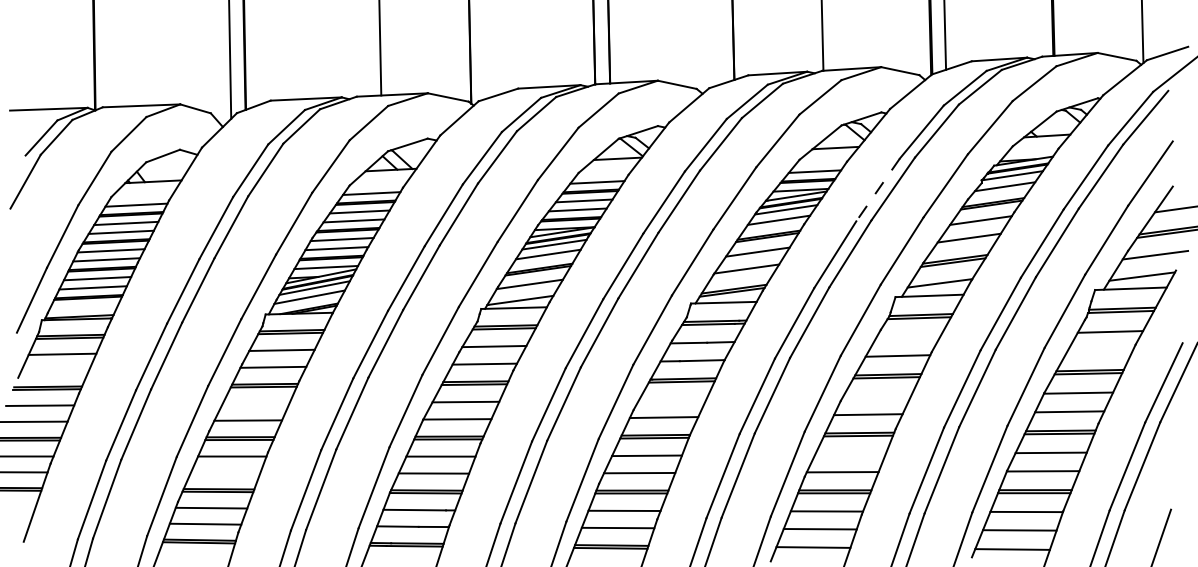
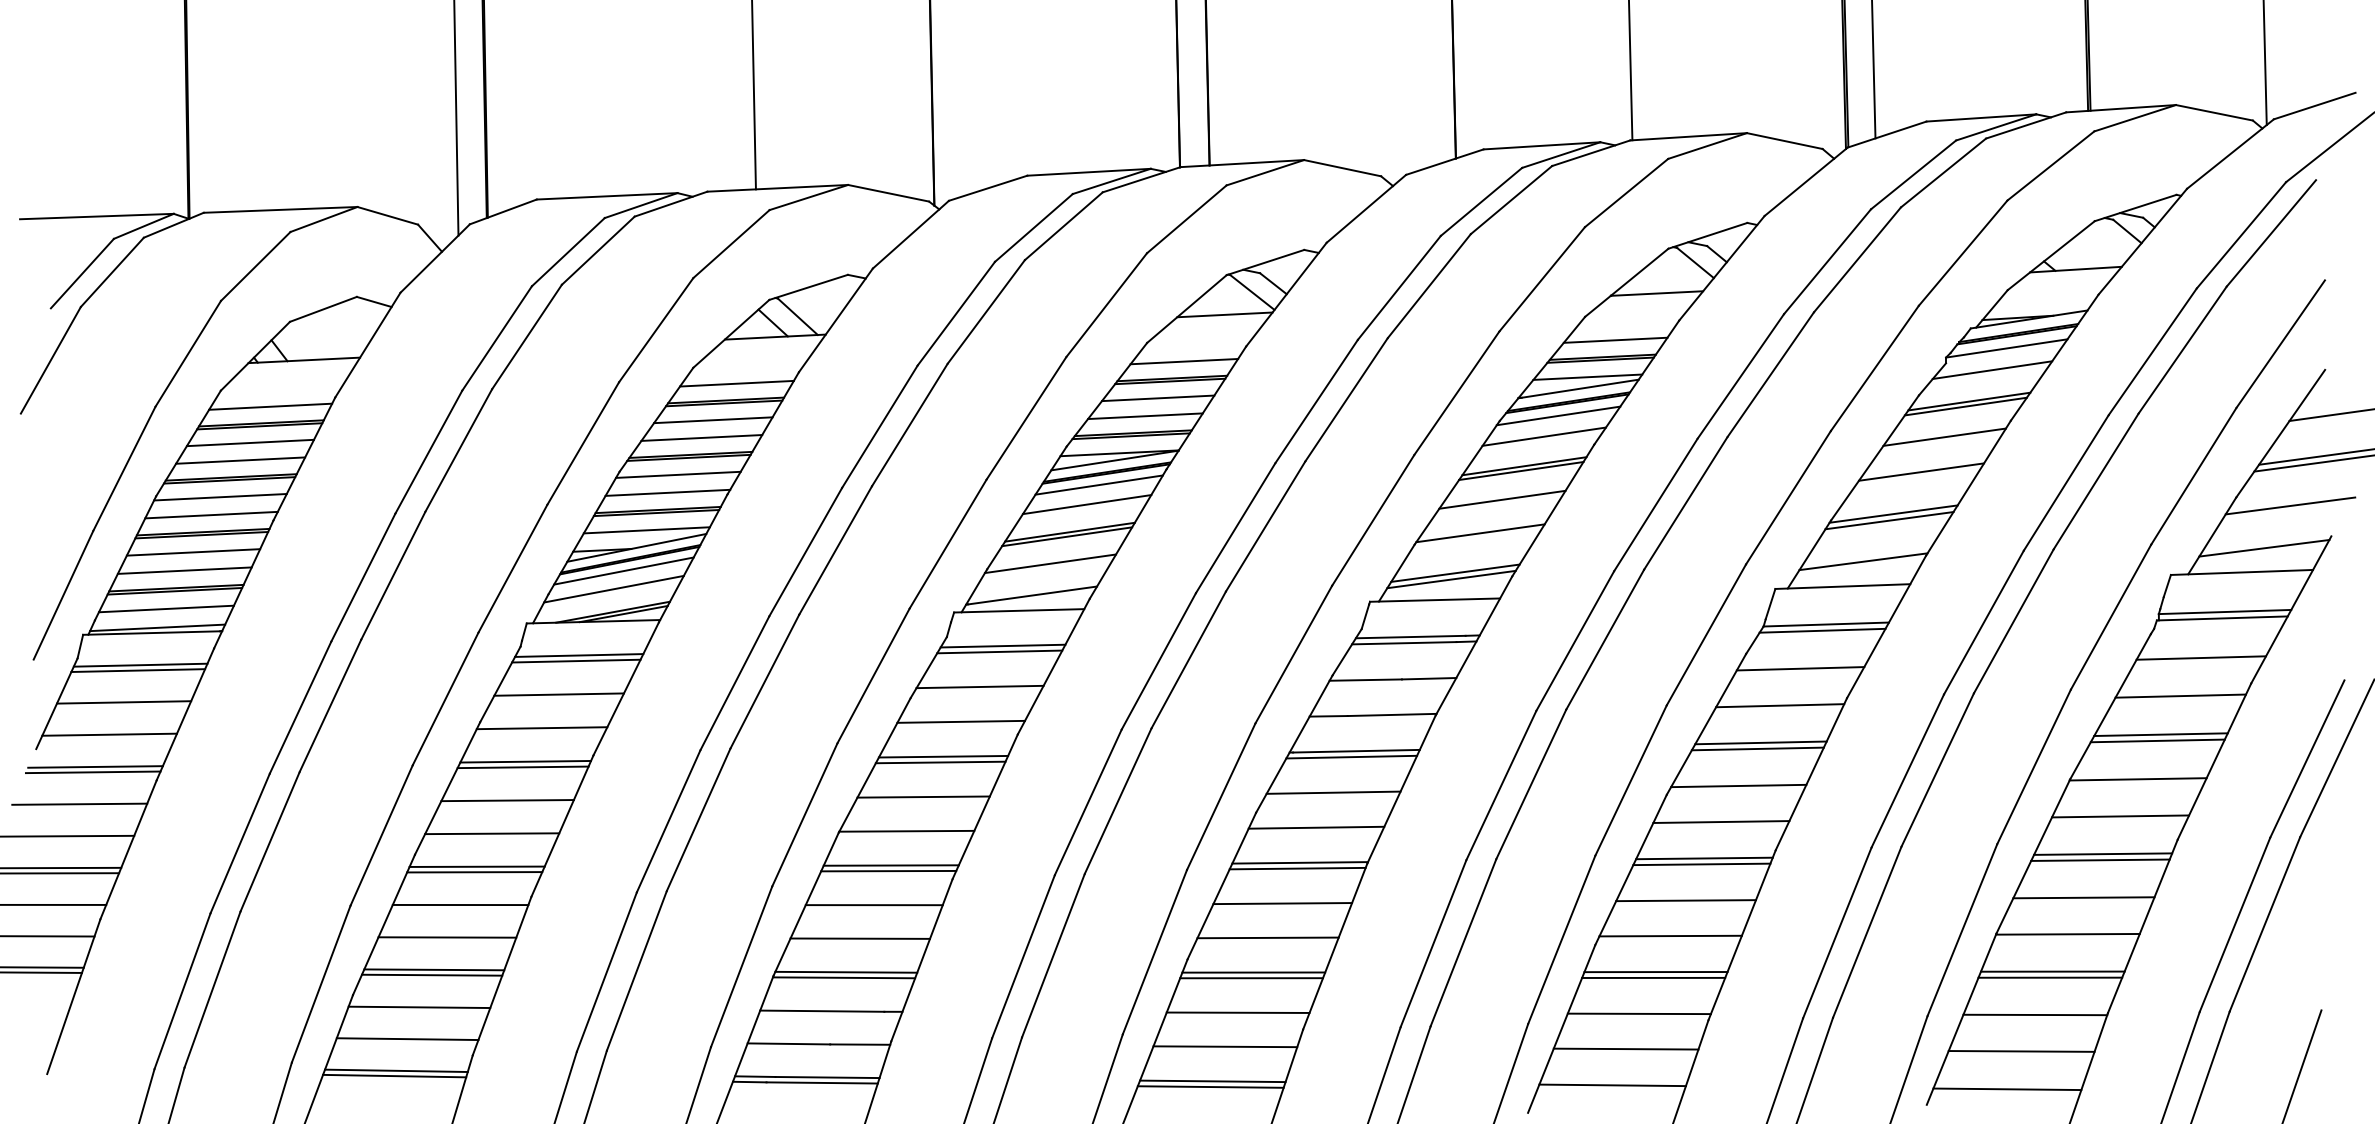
line: (877, 190) -> (1739, 377), dashed -> solid
line: (83, 306) -> (165, 607), added
line: (908, 337) -> (1801, 669), added
line: (1099, 350) -> (2179, 694), added
line: (55, 370) -> (110, 734), added
line: (876, 396) -> (1737, 785), added
line: (672, 399) -> (1333, 791), added
line: (255, 403) -> (506, 799), added
line: (850, 454) -> (1686, 900), added
line: (225, 472) -> (447, 936), added

